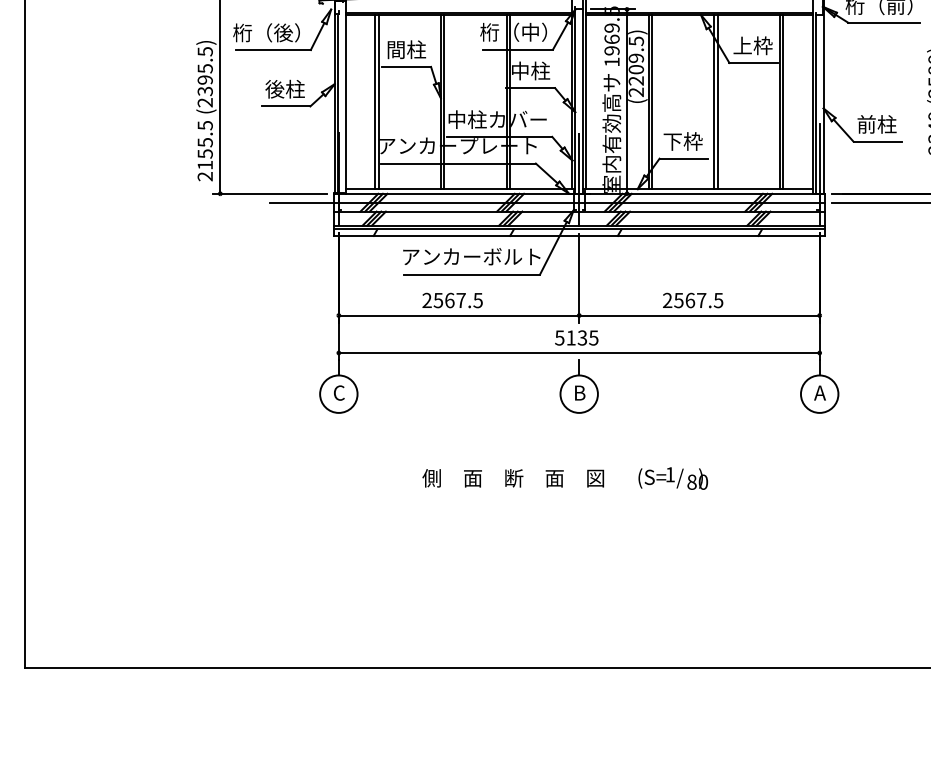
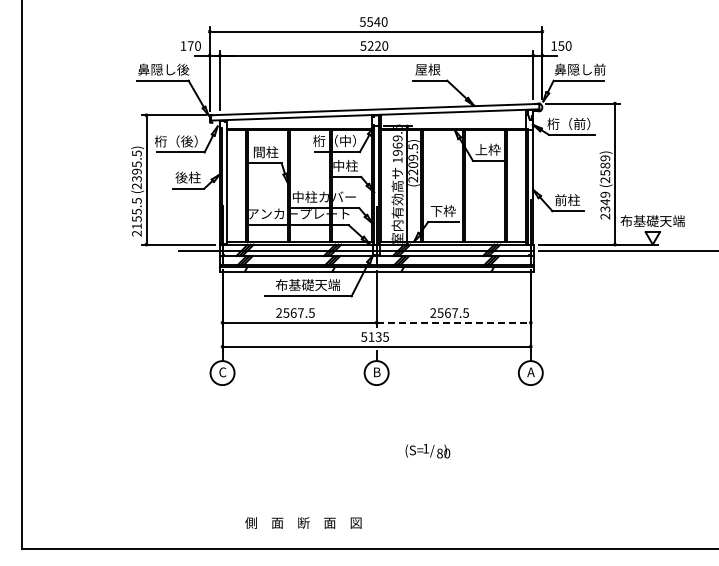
text: (471, 256) -> (307, 284), アンカーボルト -> 布基礎天端
line: (700, 315) -> (454, 322), solid -> dashed
text: (513, 477) -> (303, 522), moved
text: (672, 479) -> (427, 451), moved

